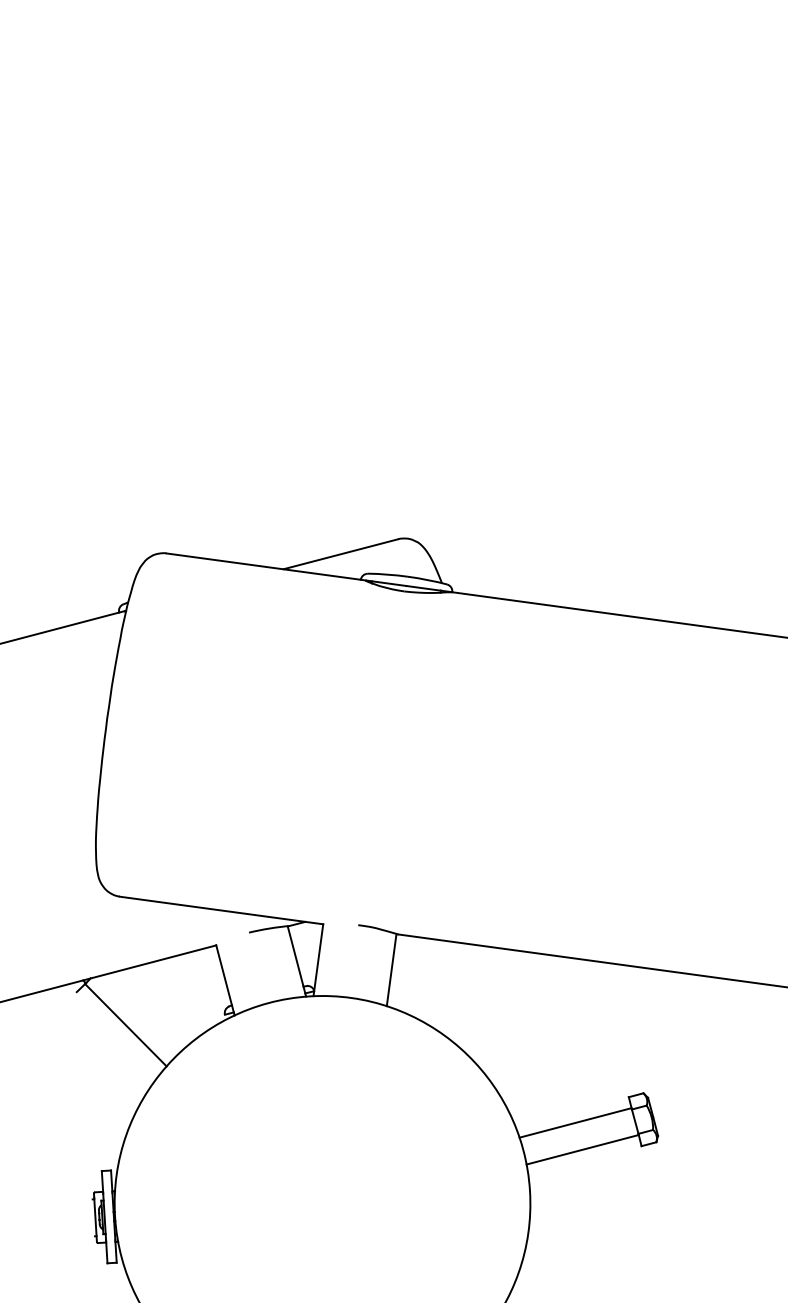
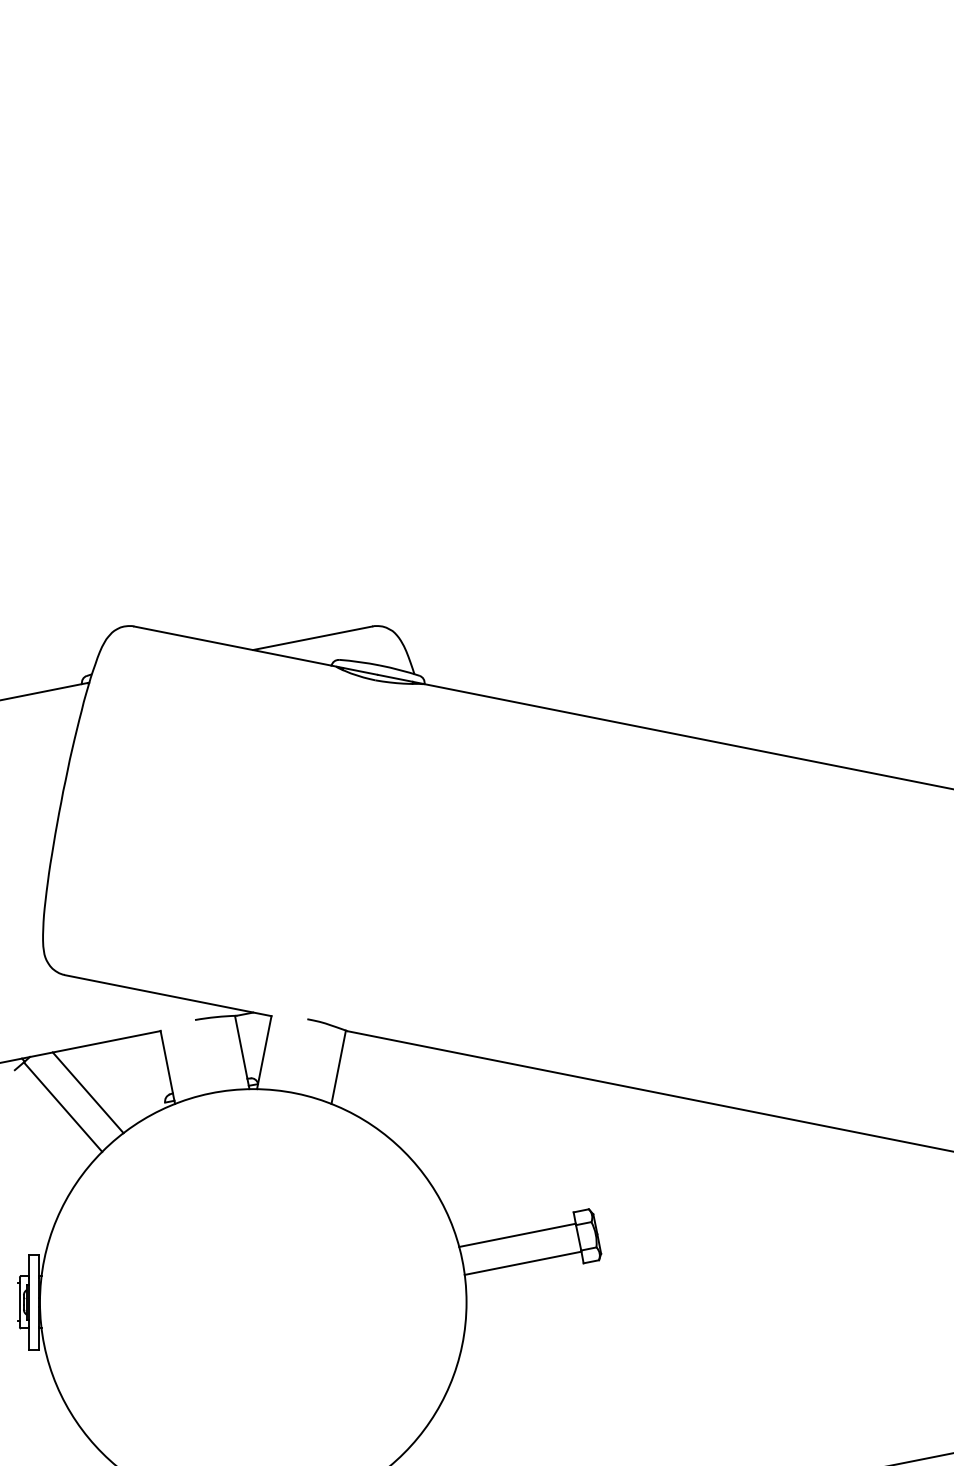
line: (148, 1009) -> (87, 1092), added

